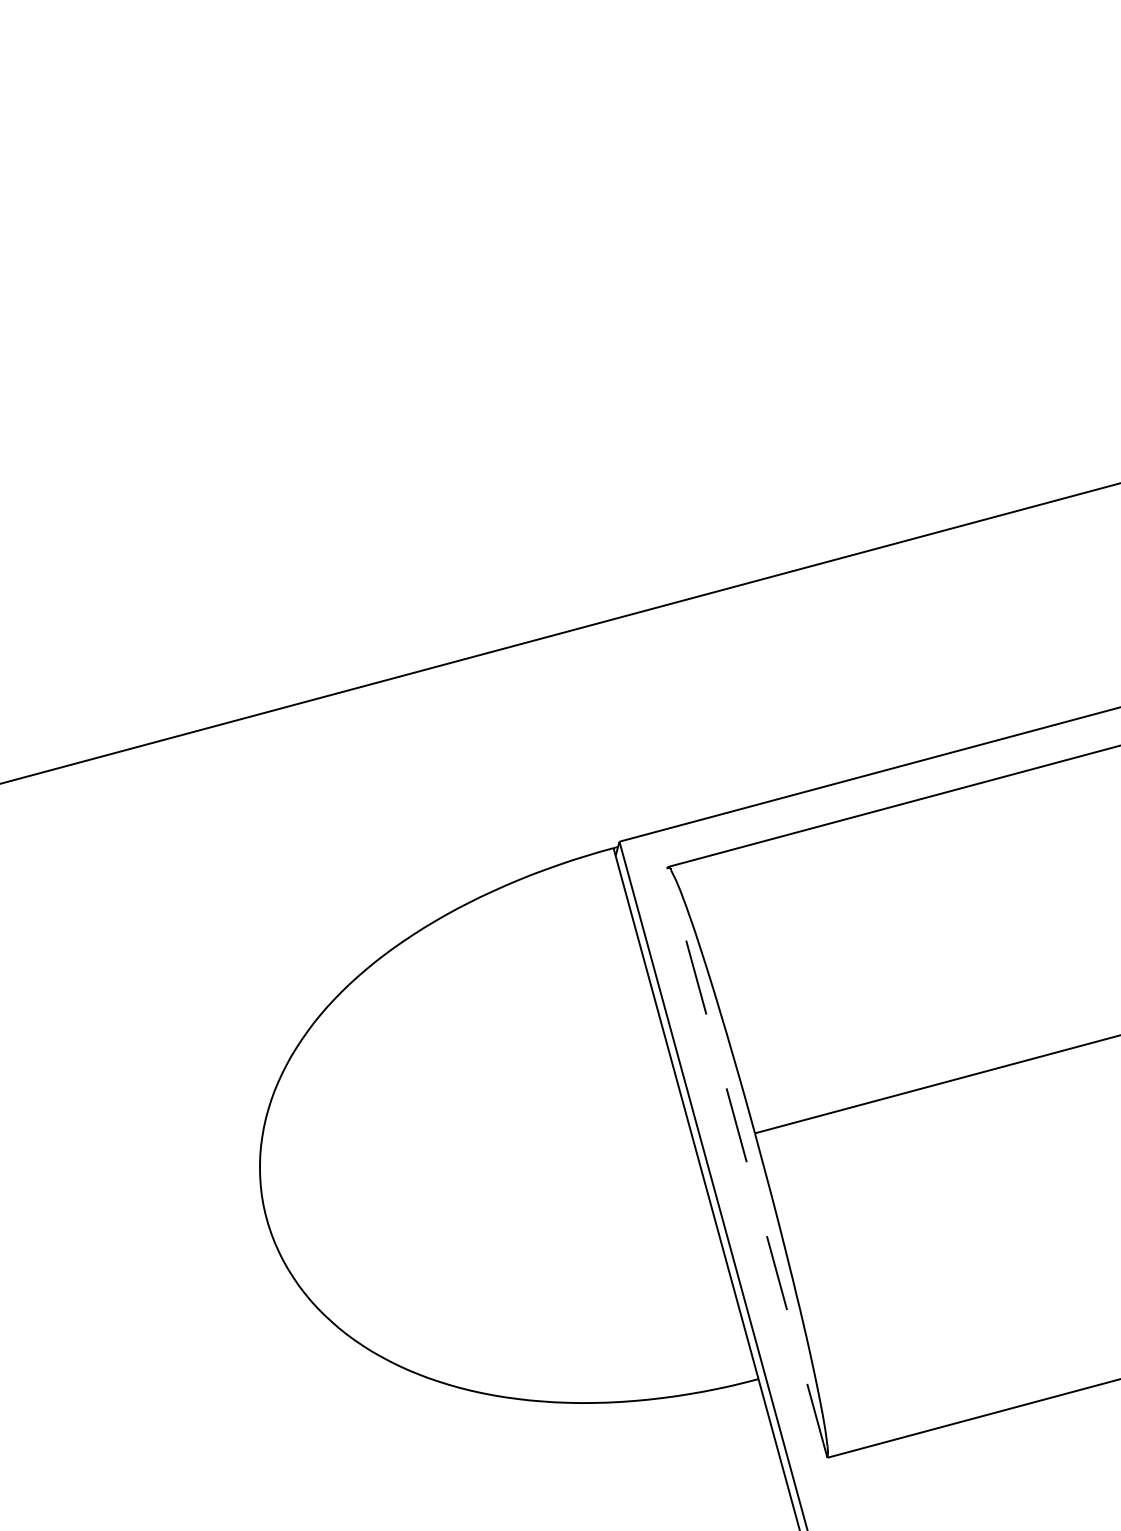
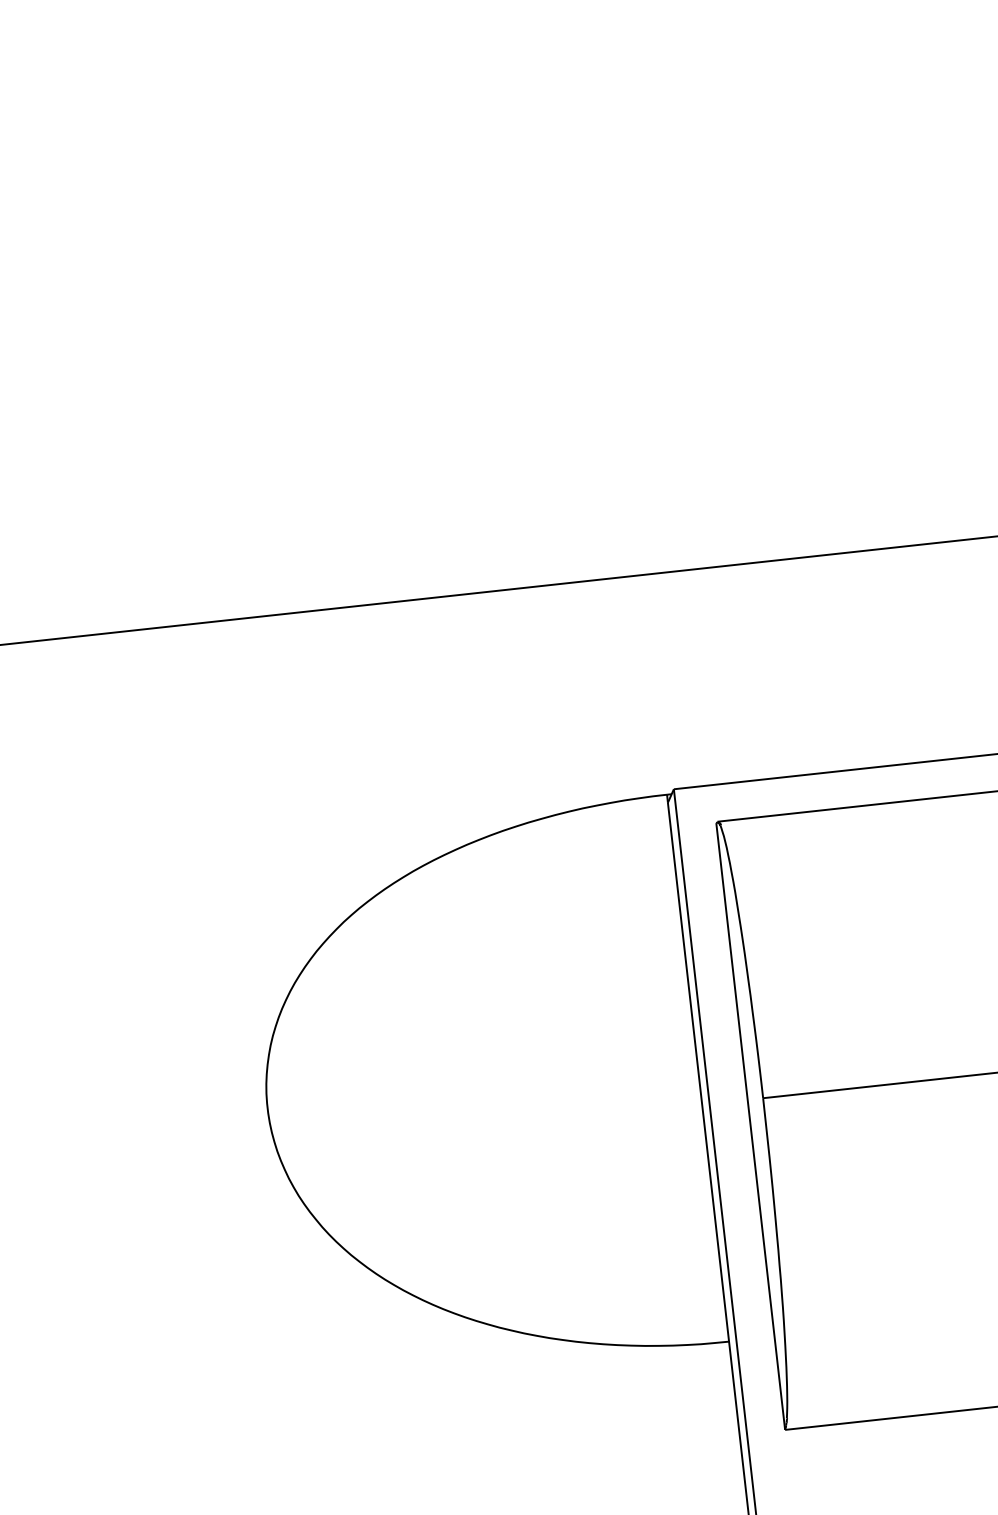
line: (746, 1162) -> (750, 1125), dashed -> solid

